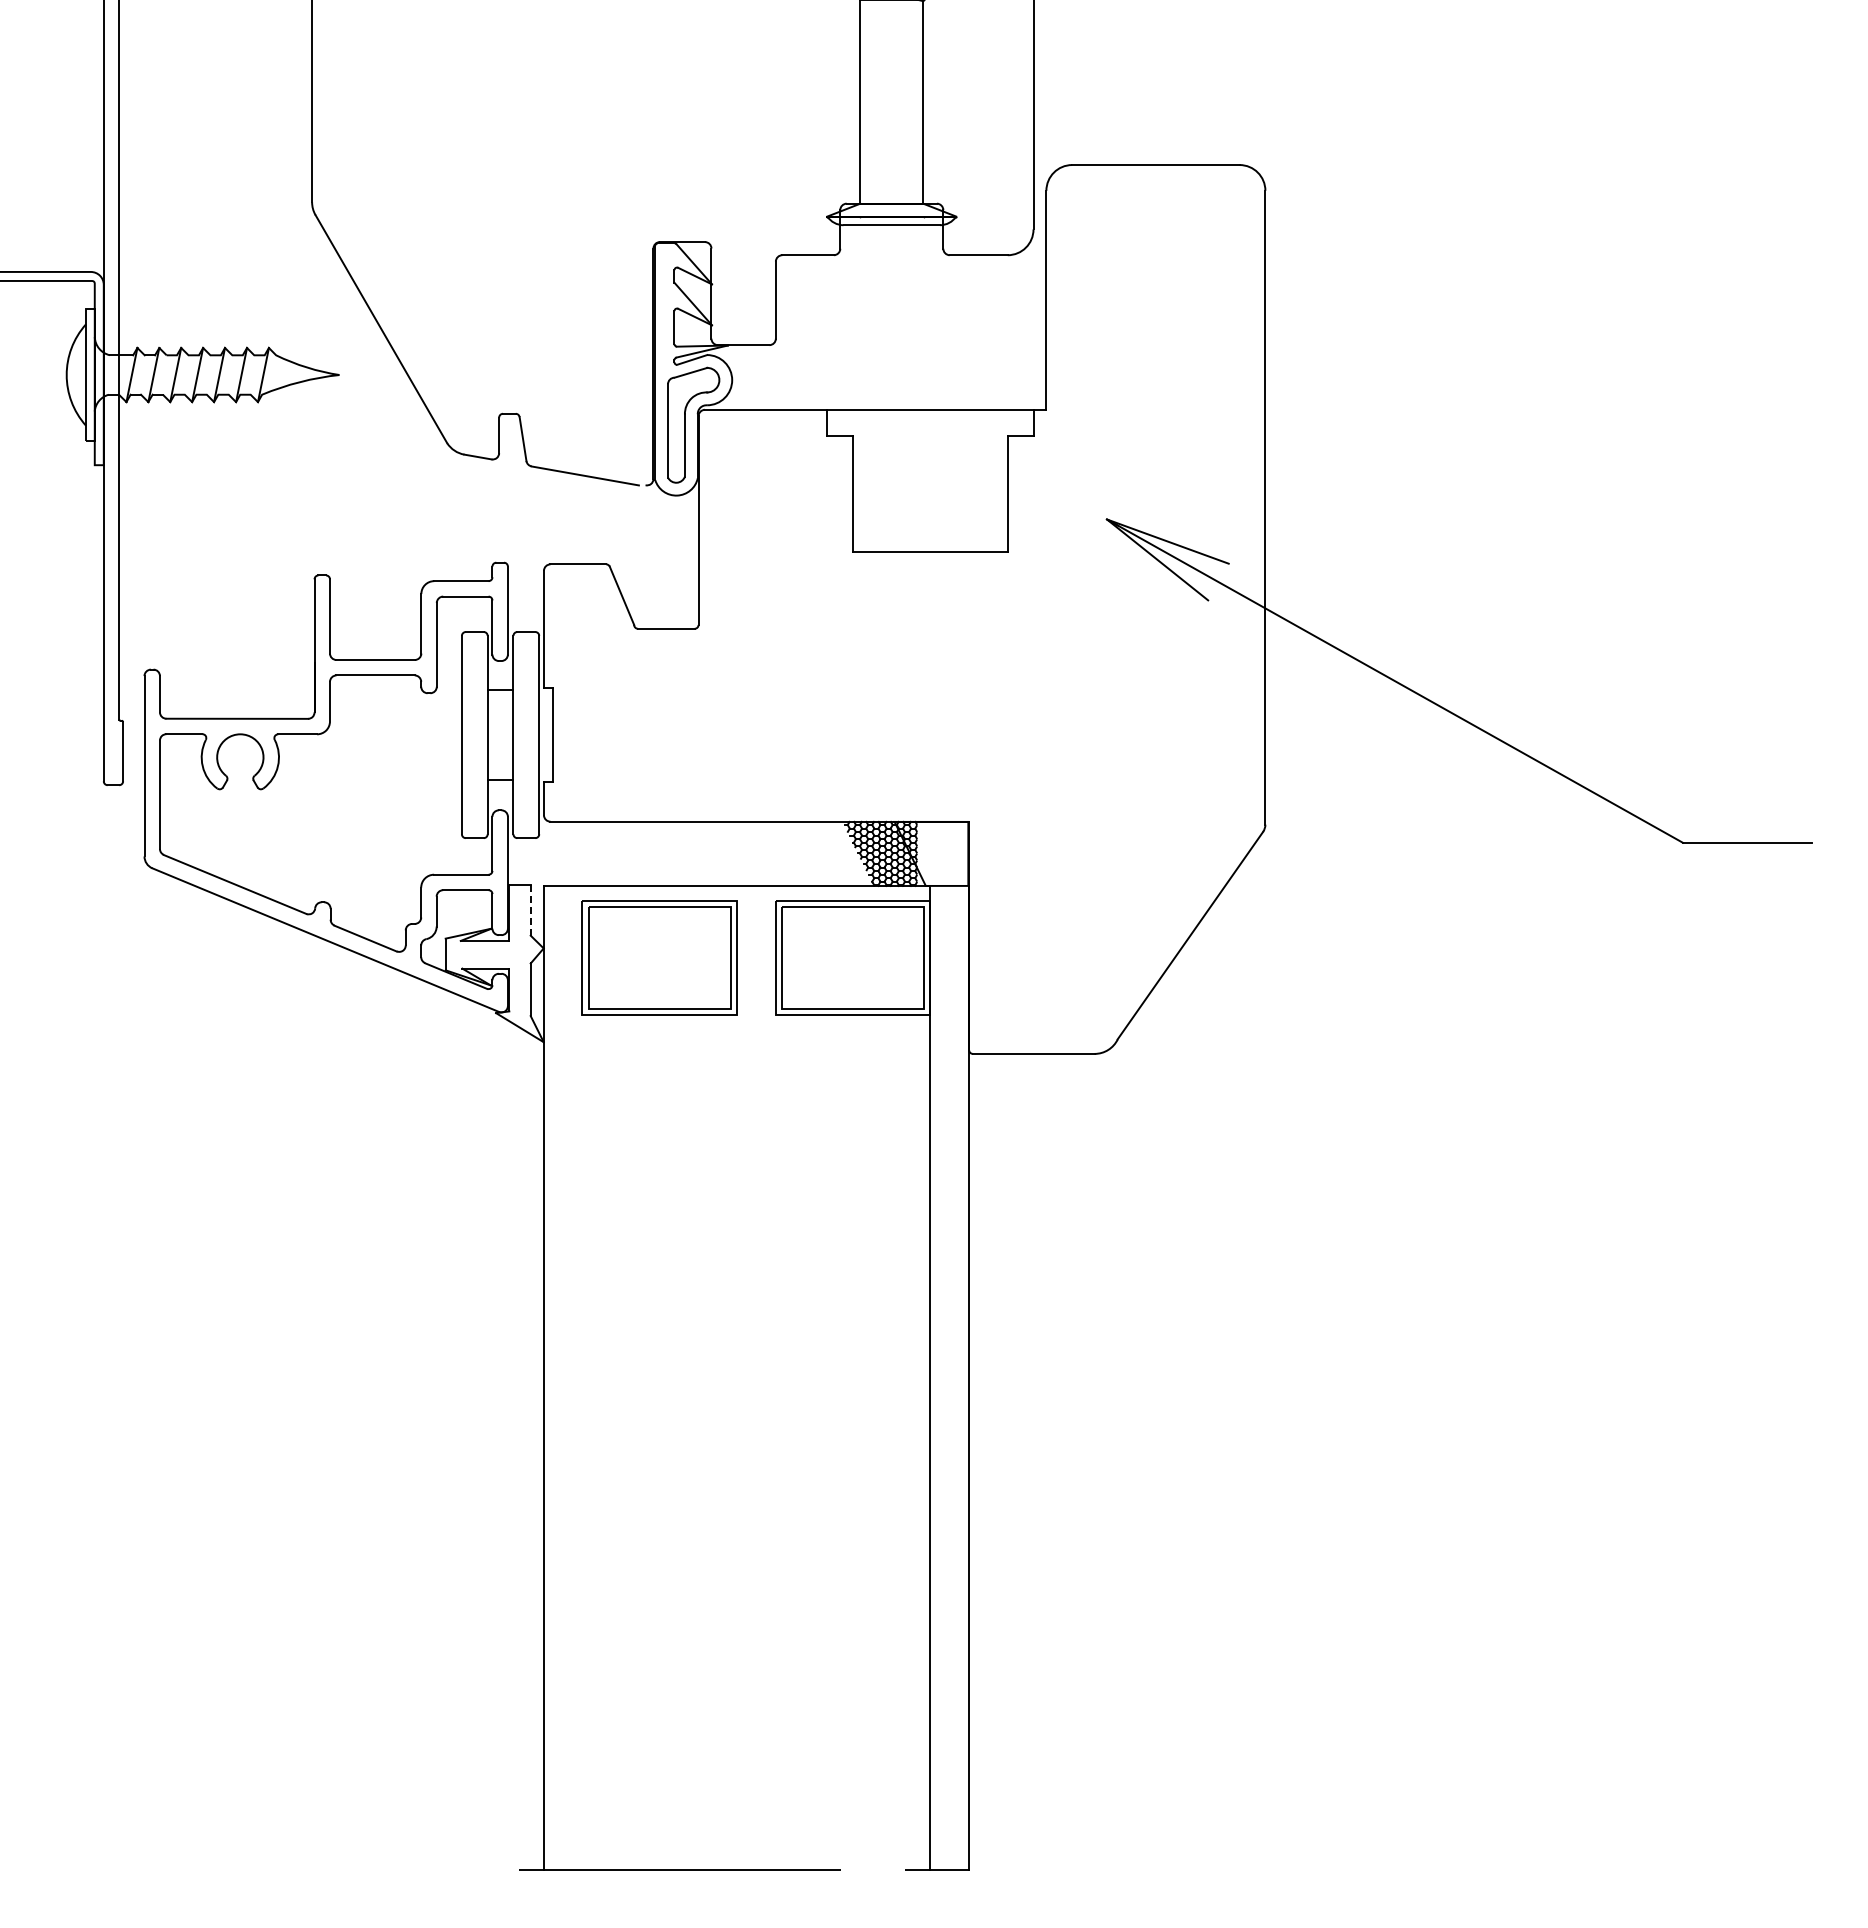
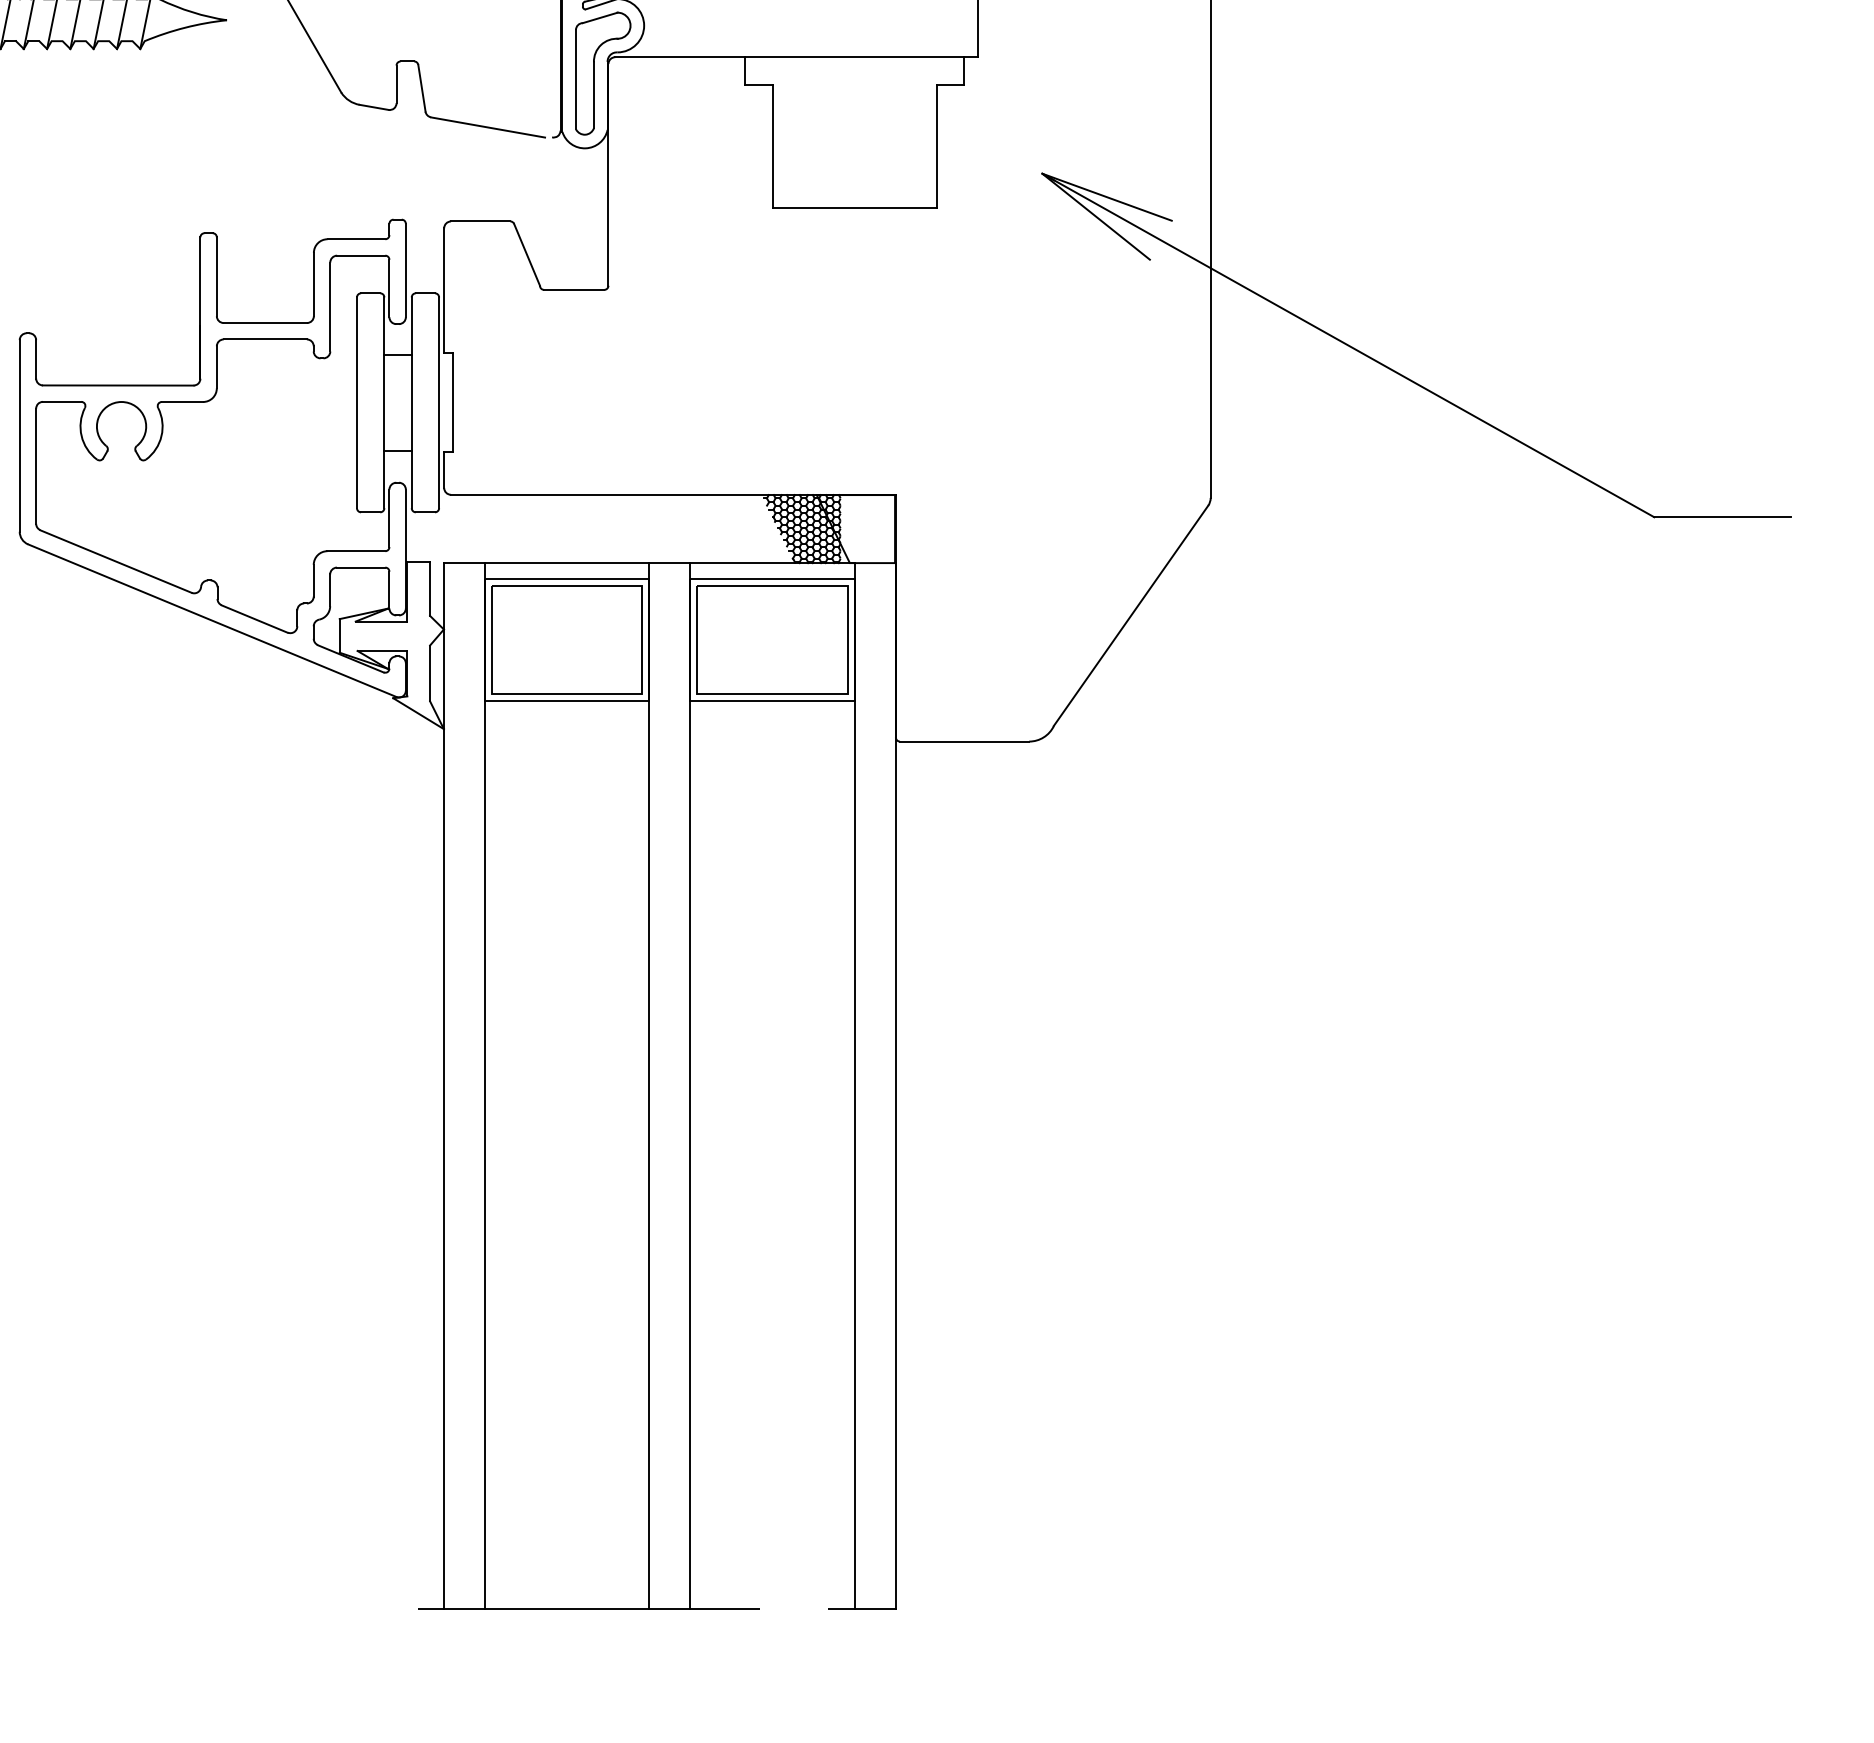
line: (530, 909) -> (429, 588), dashed -> solid
line: (582, 1378) -> (485, 1086), added
line: (736, 1378) -> (648, 1086), added
line: (775, 1378) -> (690, 1086), added

